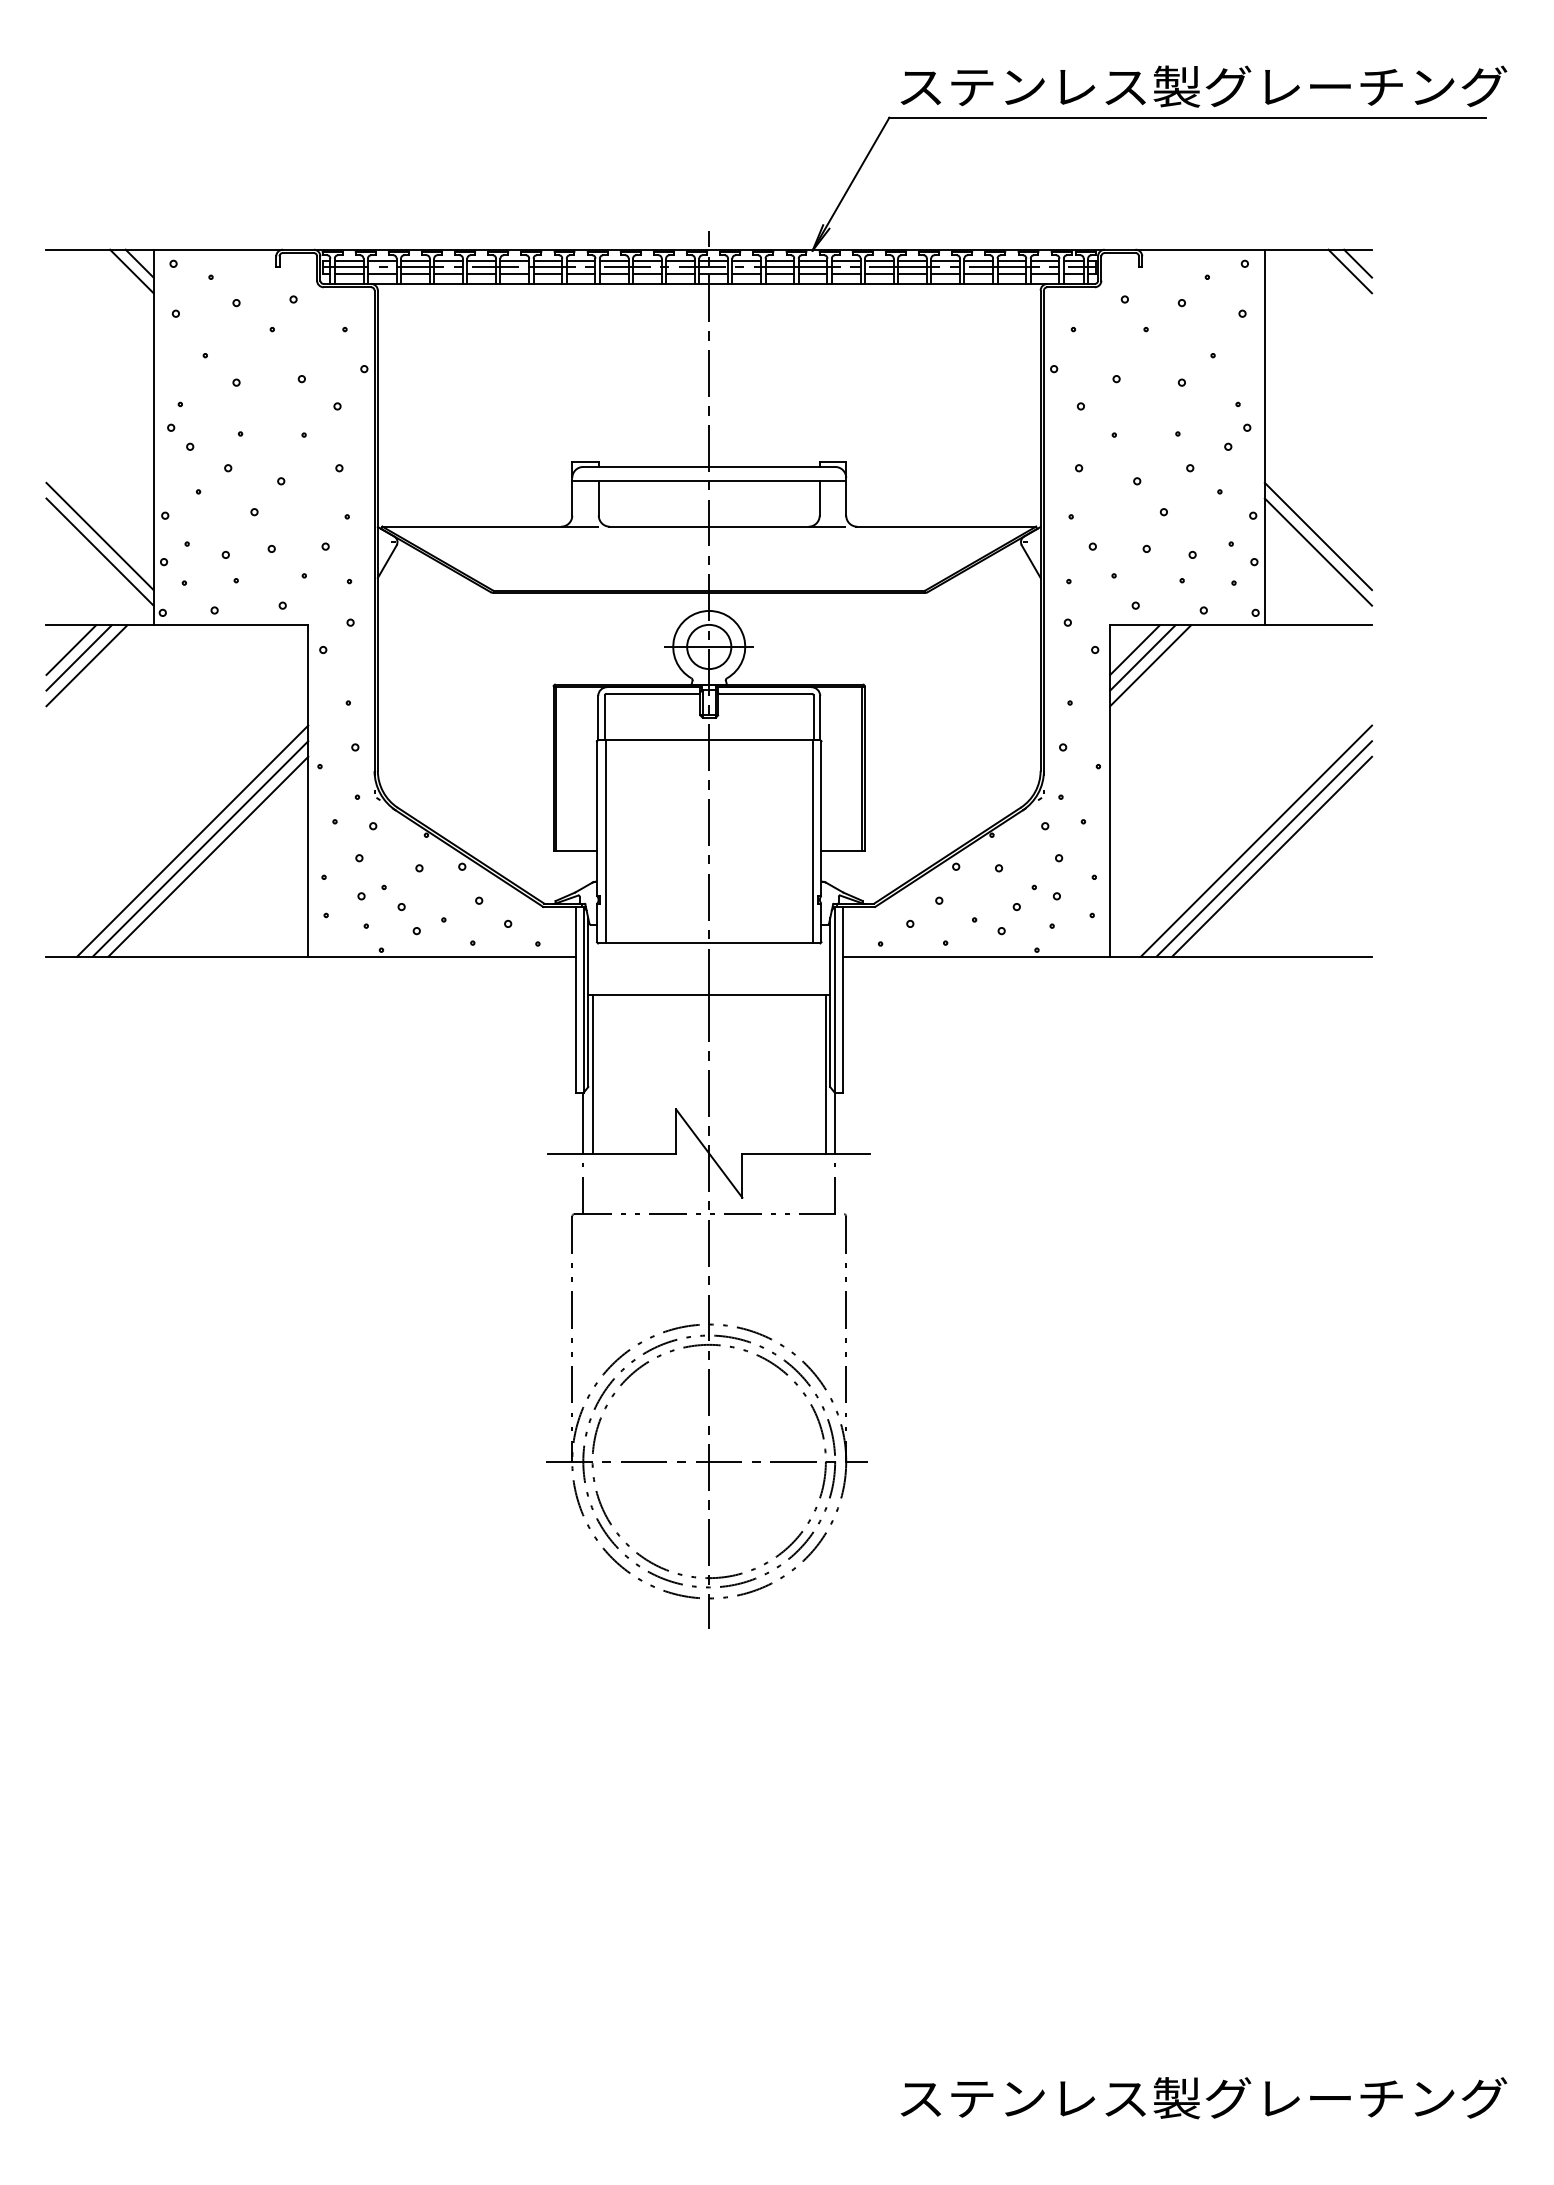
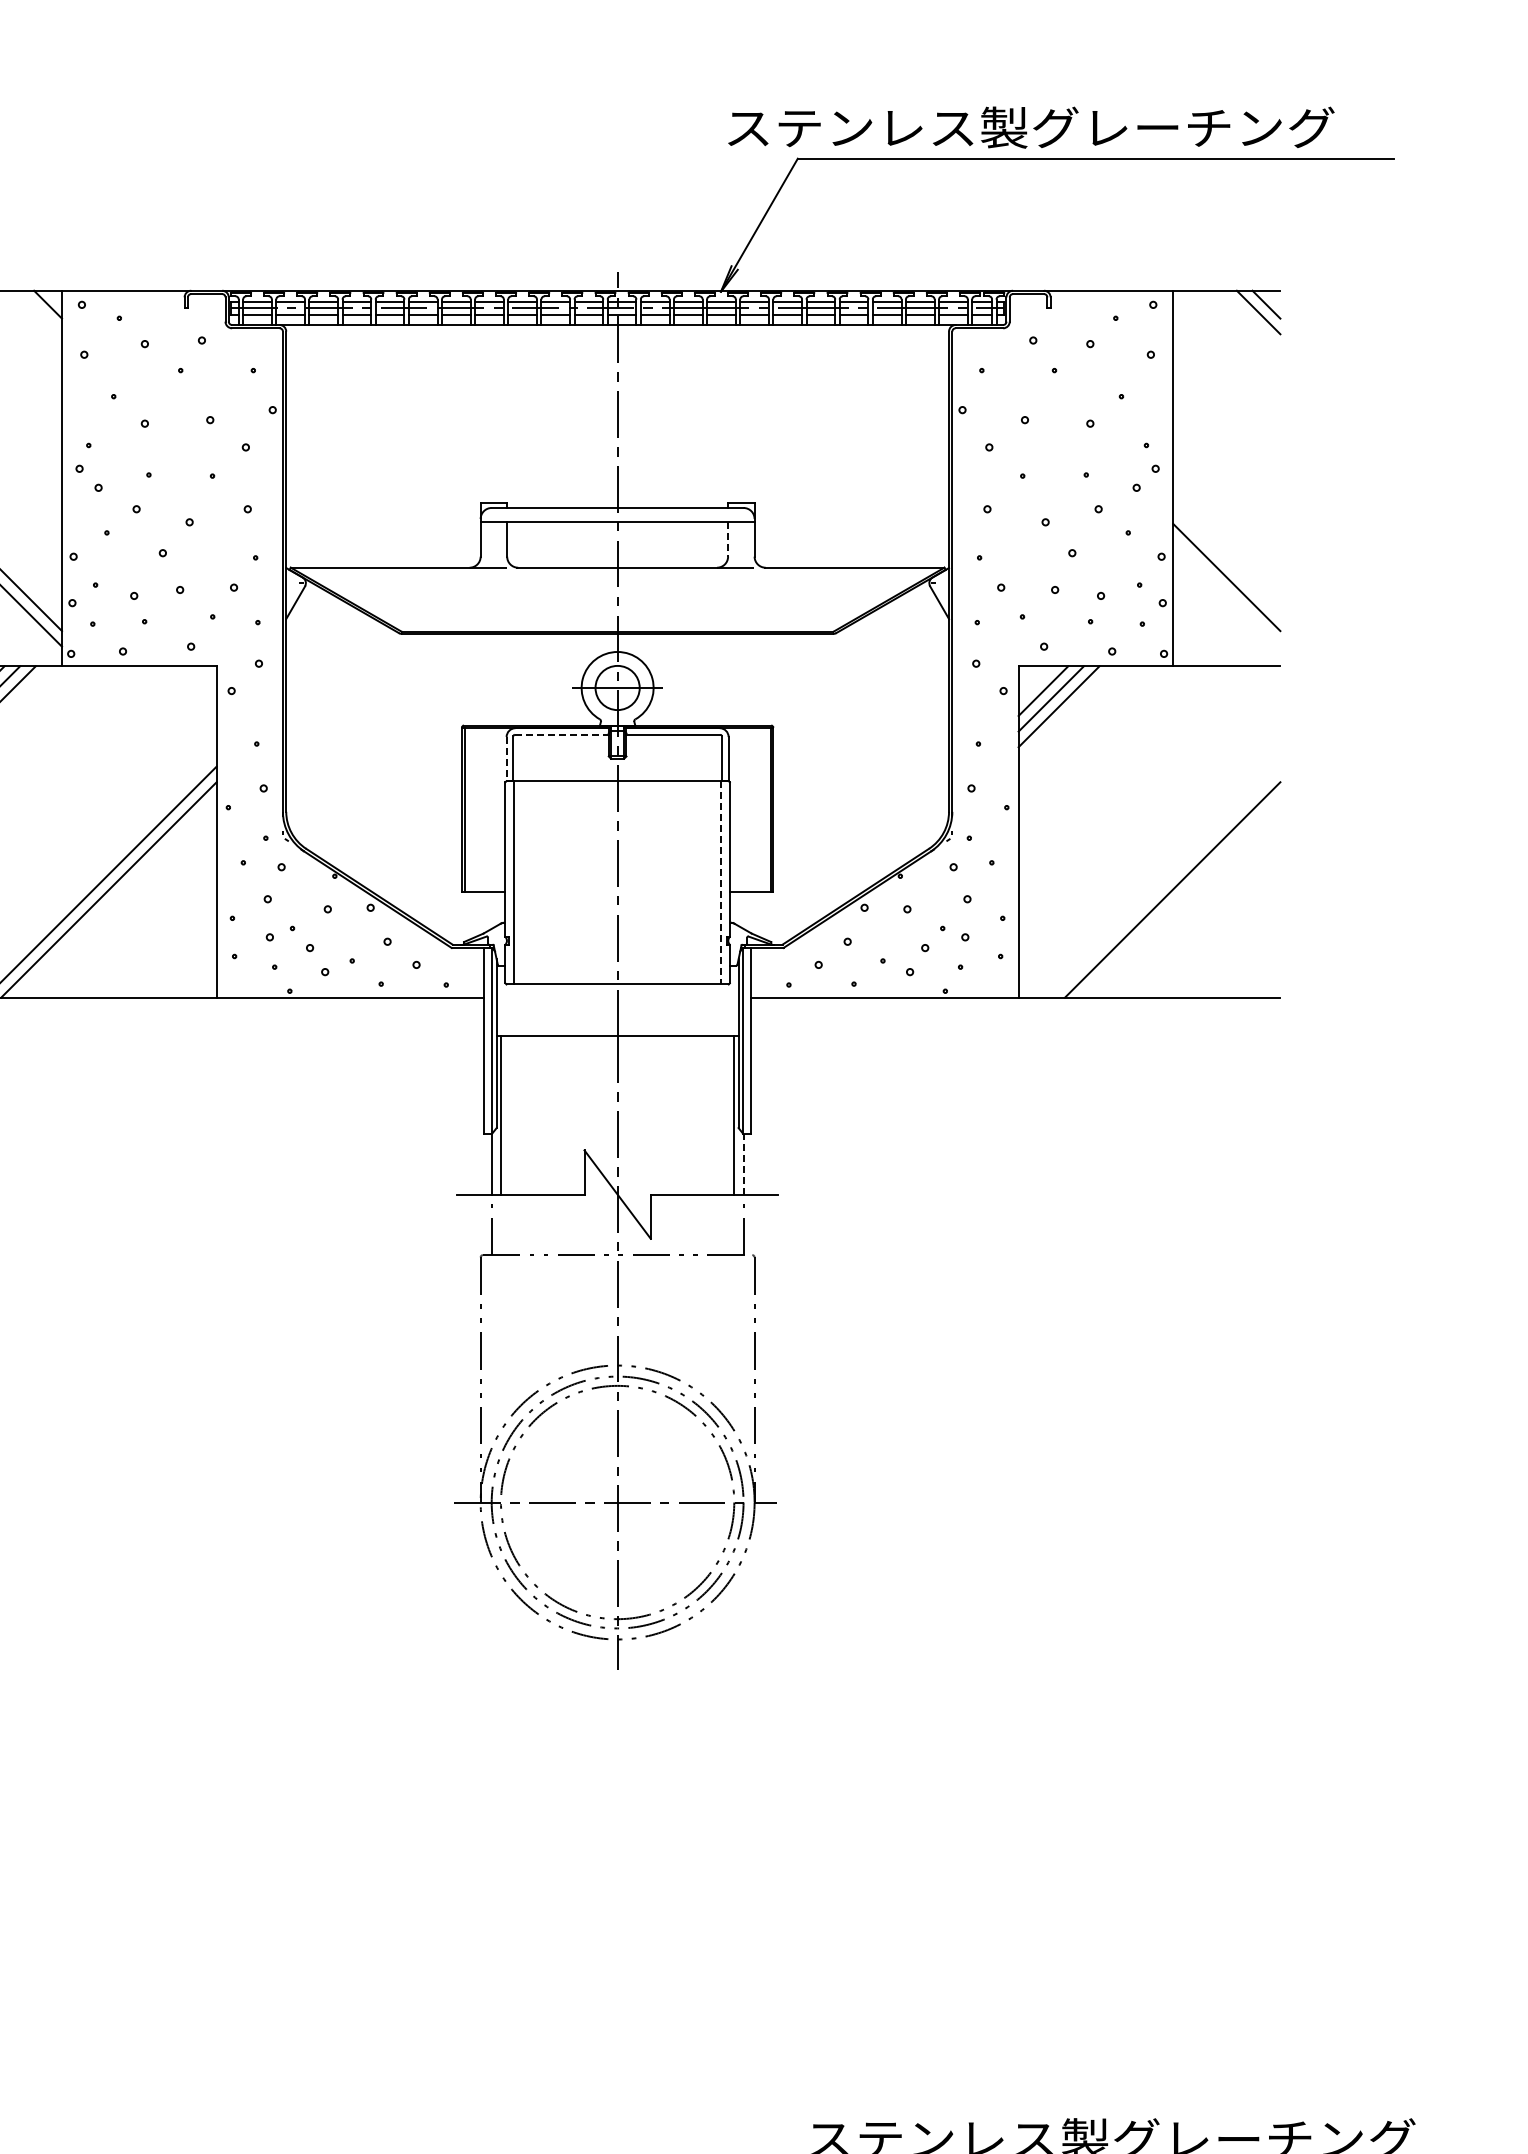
text: (1203, 86) -> (1030, 127), moved
line: (131, 271) -> (39, 312), removed
line: (819, 498) -> (727, 539), solid -> dashed
line: (1318, 551) -> (1226, 592), removed
line: (653, 693) -> (561, 734), solid -> dashed
line: (598, 718) -> (506, 759), solid -> dashed
line: (1256, 840) -> (1164, 881), removed
line: (812, 841) -> (720, 882), solid -> dashed
line: (208, 856) -> (116, 897), removed
line: (1272, 856) -> (1180, 897), removed
line: (835, 1123) -> (743, 1164), solid -> dashed

